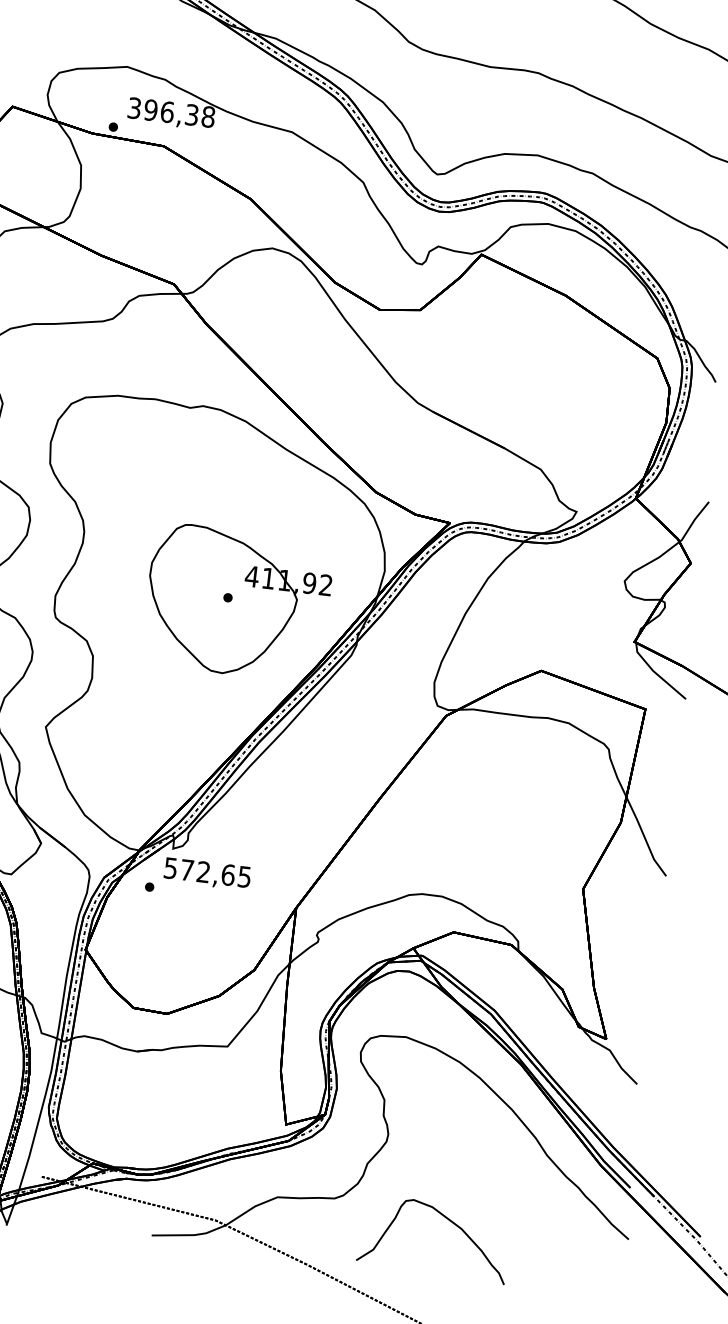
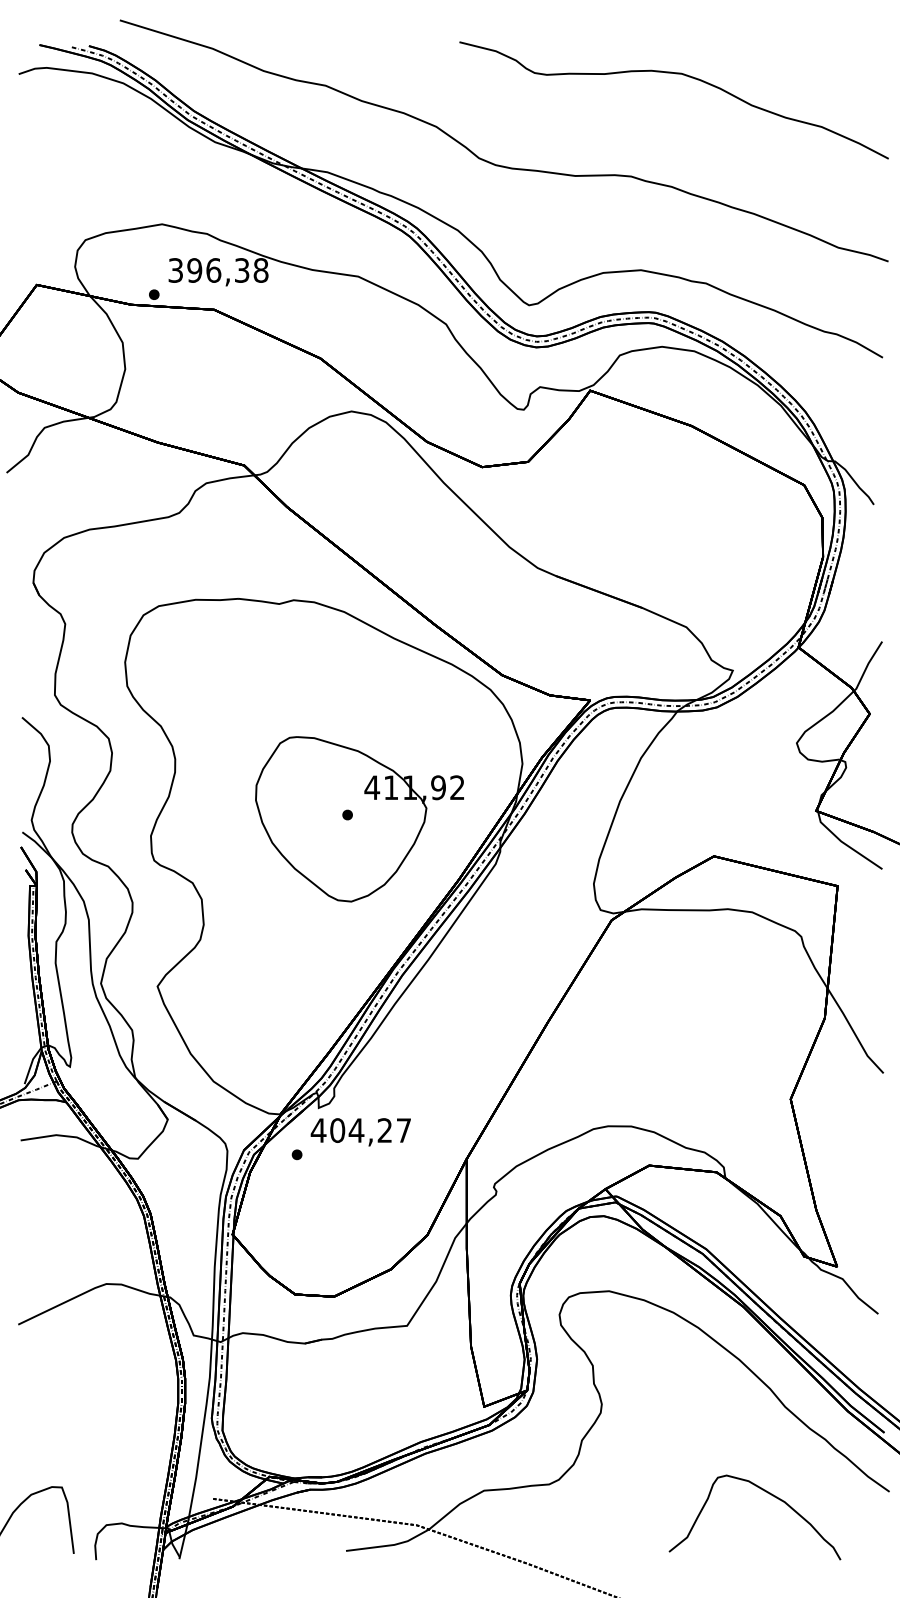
text: (207, 872) -> (360, 1130), 572,65 -> 404,27
curve: (447, 1219) -> (767, 1493), moved

